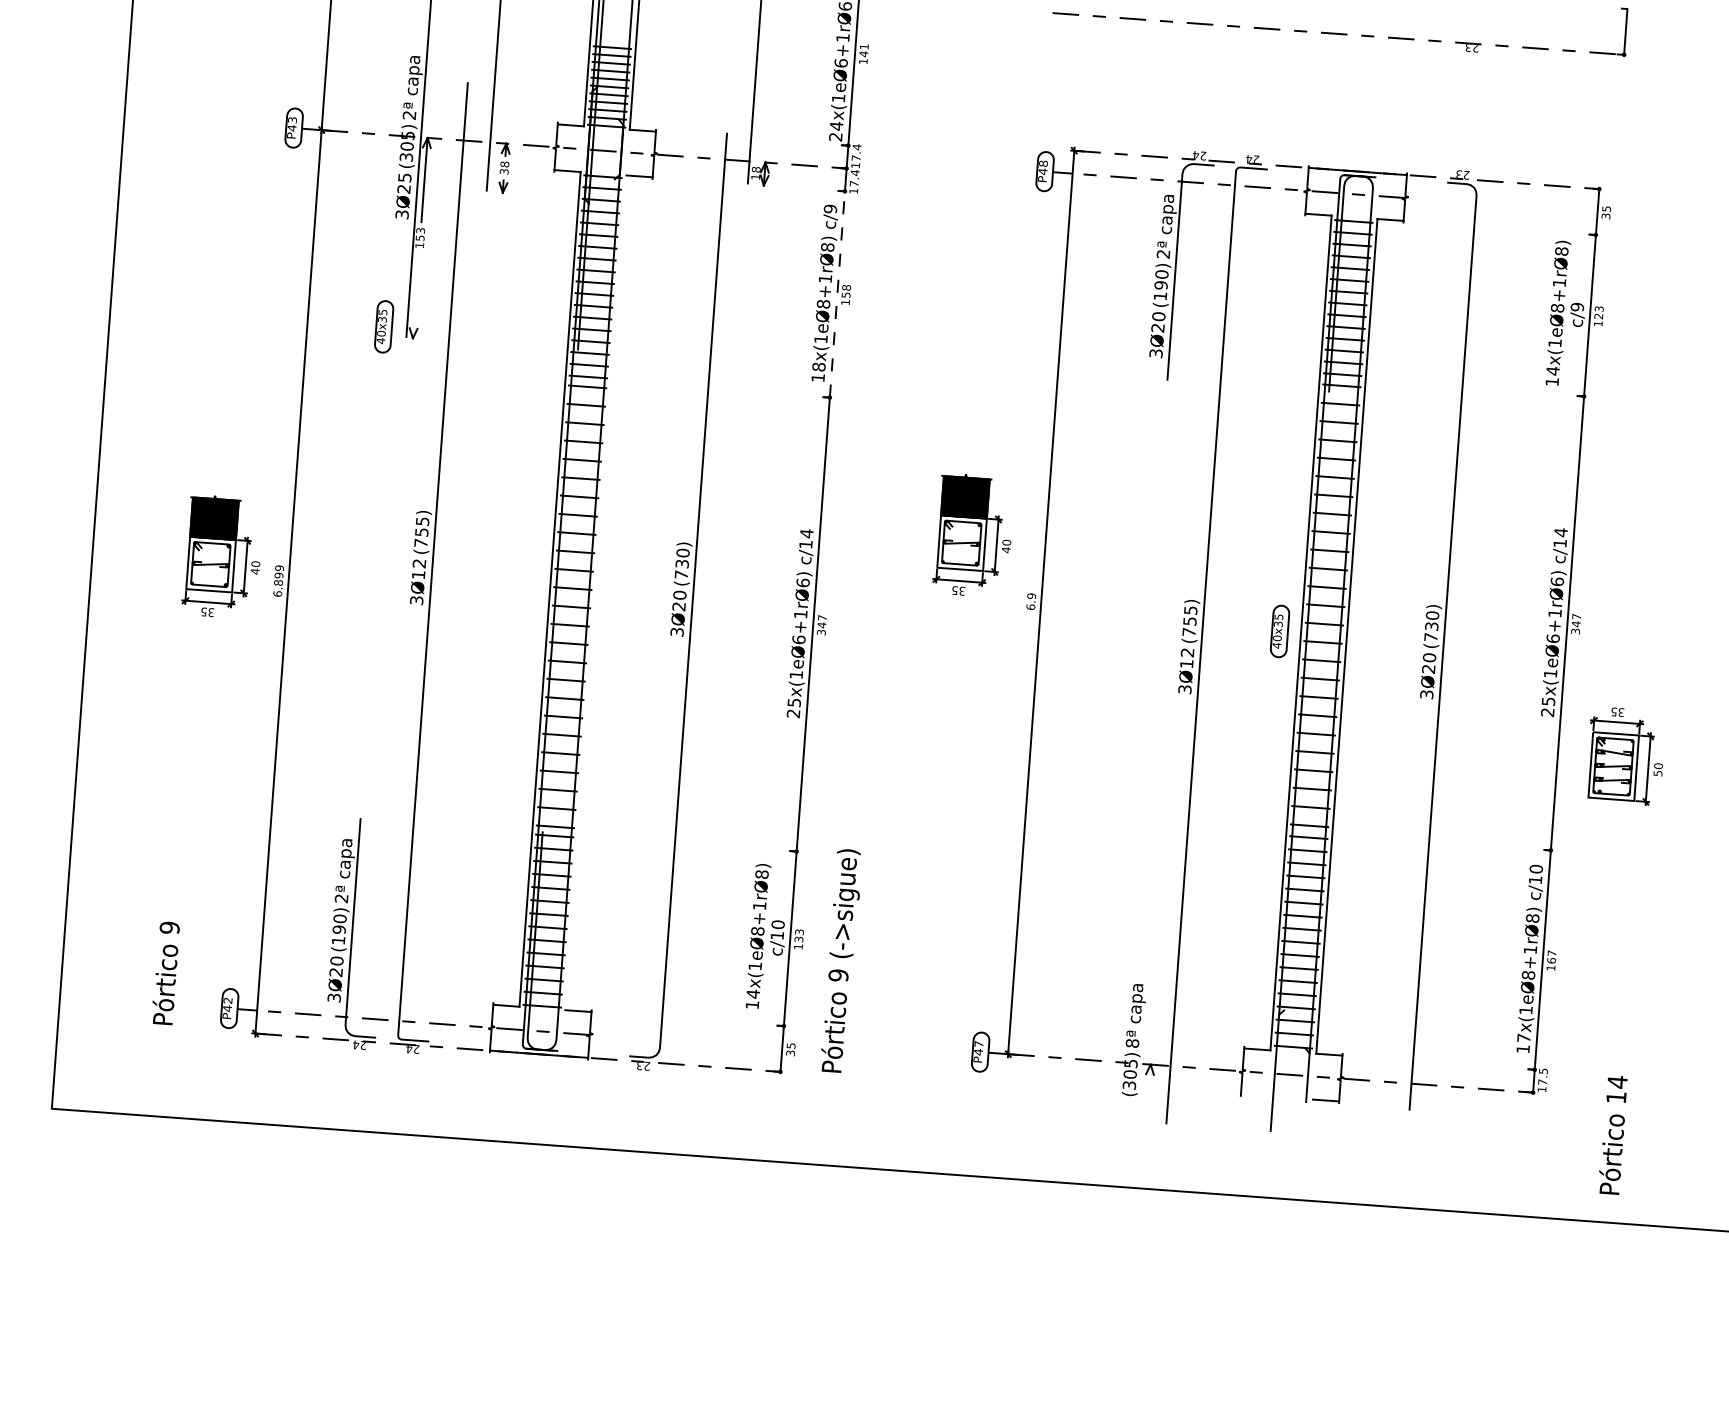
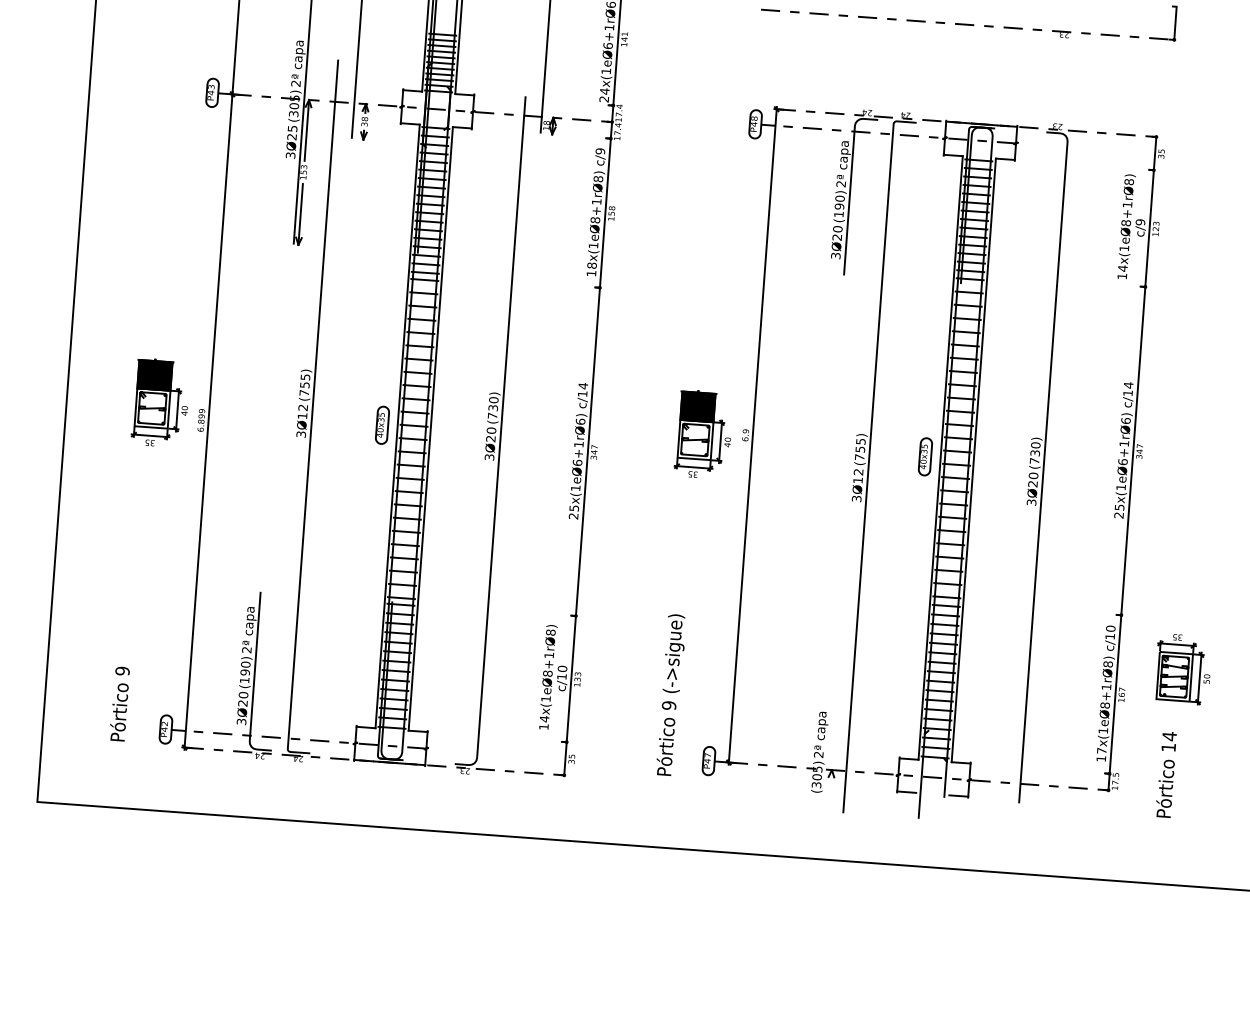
line: (837, 290) -> (605, 210), dashed -> solid
line: (415, 296) -> (300, 214), added
part: (384, 326) -> (382, 425), moved
part: (971, 534) -> (702, 433), moved
line: (595, 592) -> (430, 428), added
part: (1624, 756) -> (1182, 669), moved
text: (840, 960) -> (670, 694), moved
text: (1132, 1043) -> (818, 754), 8ª -> 2ª
line: (1253, 1095) -> (906, 792), added
text: (1613, 1135) -> (1166, 775), moved

